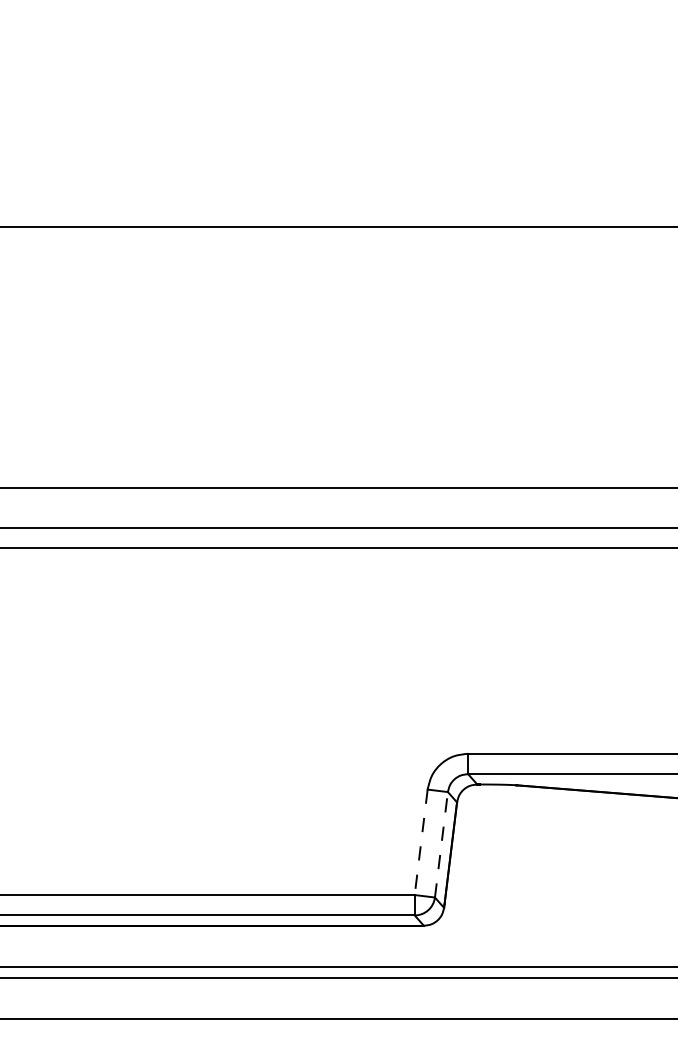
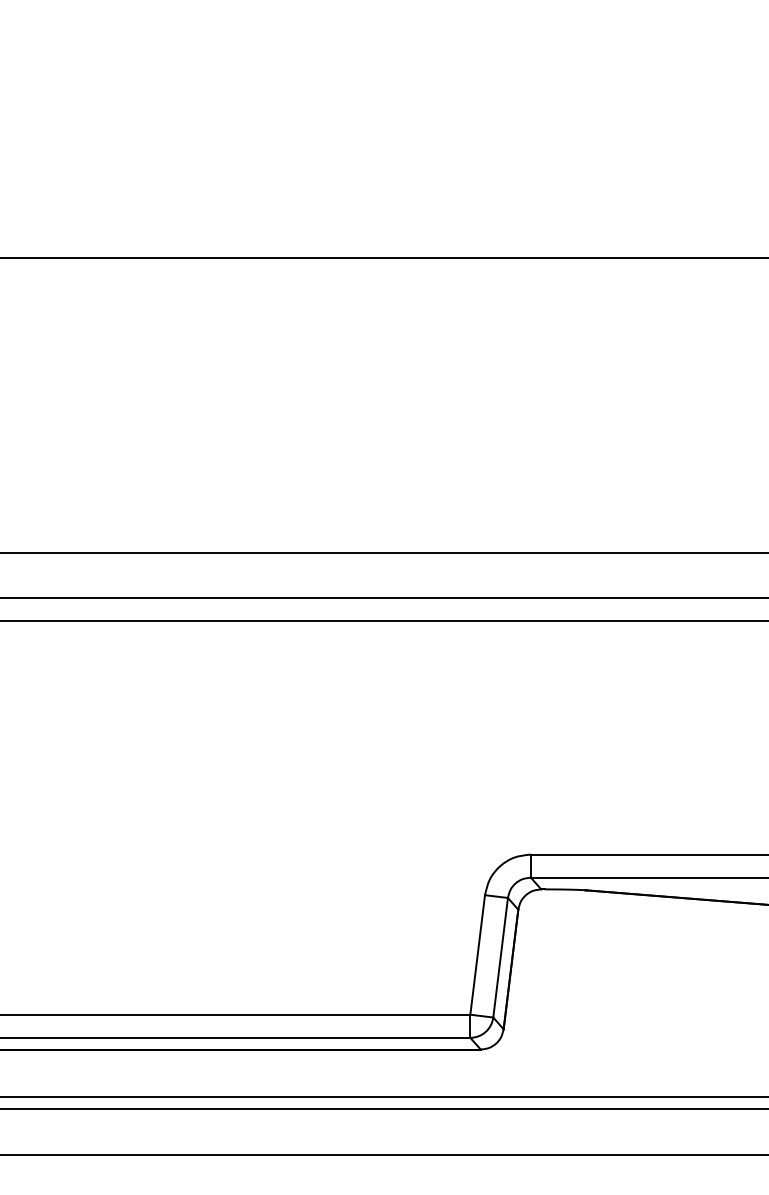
line: (421, 842) -> (478, 955), dashed -> solid
line: (441, 844) -> (500, 957), dashed -> solid

